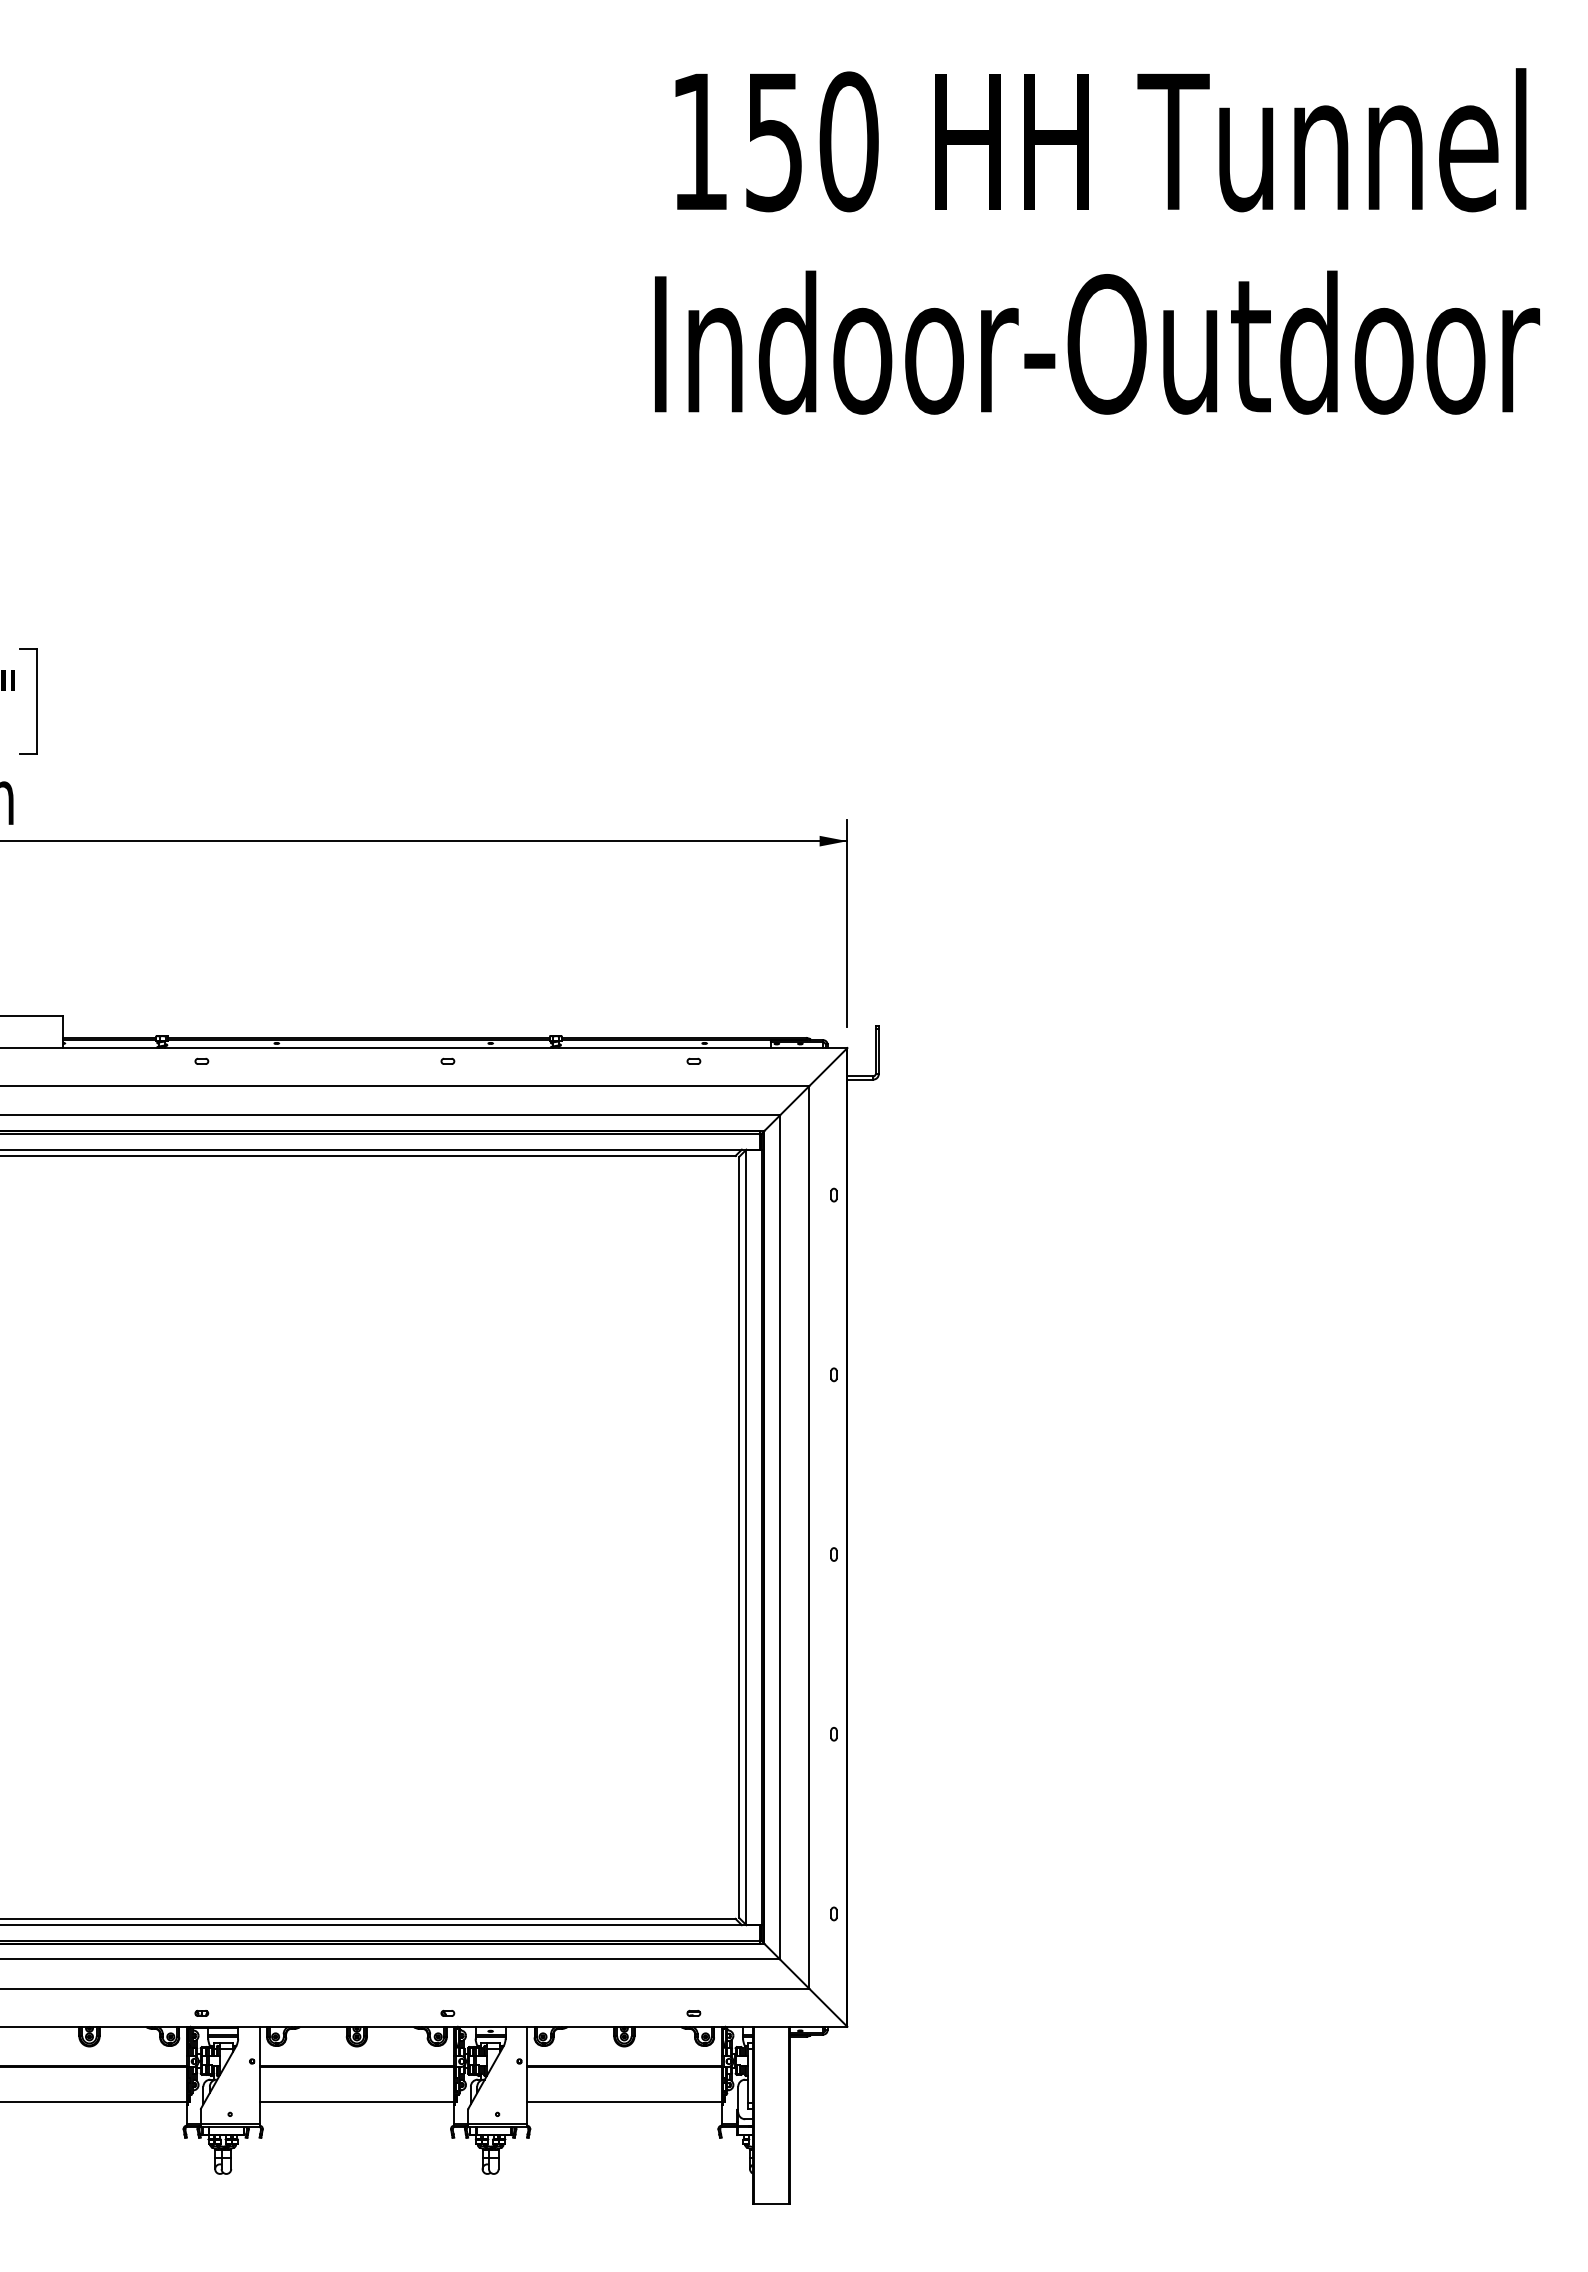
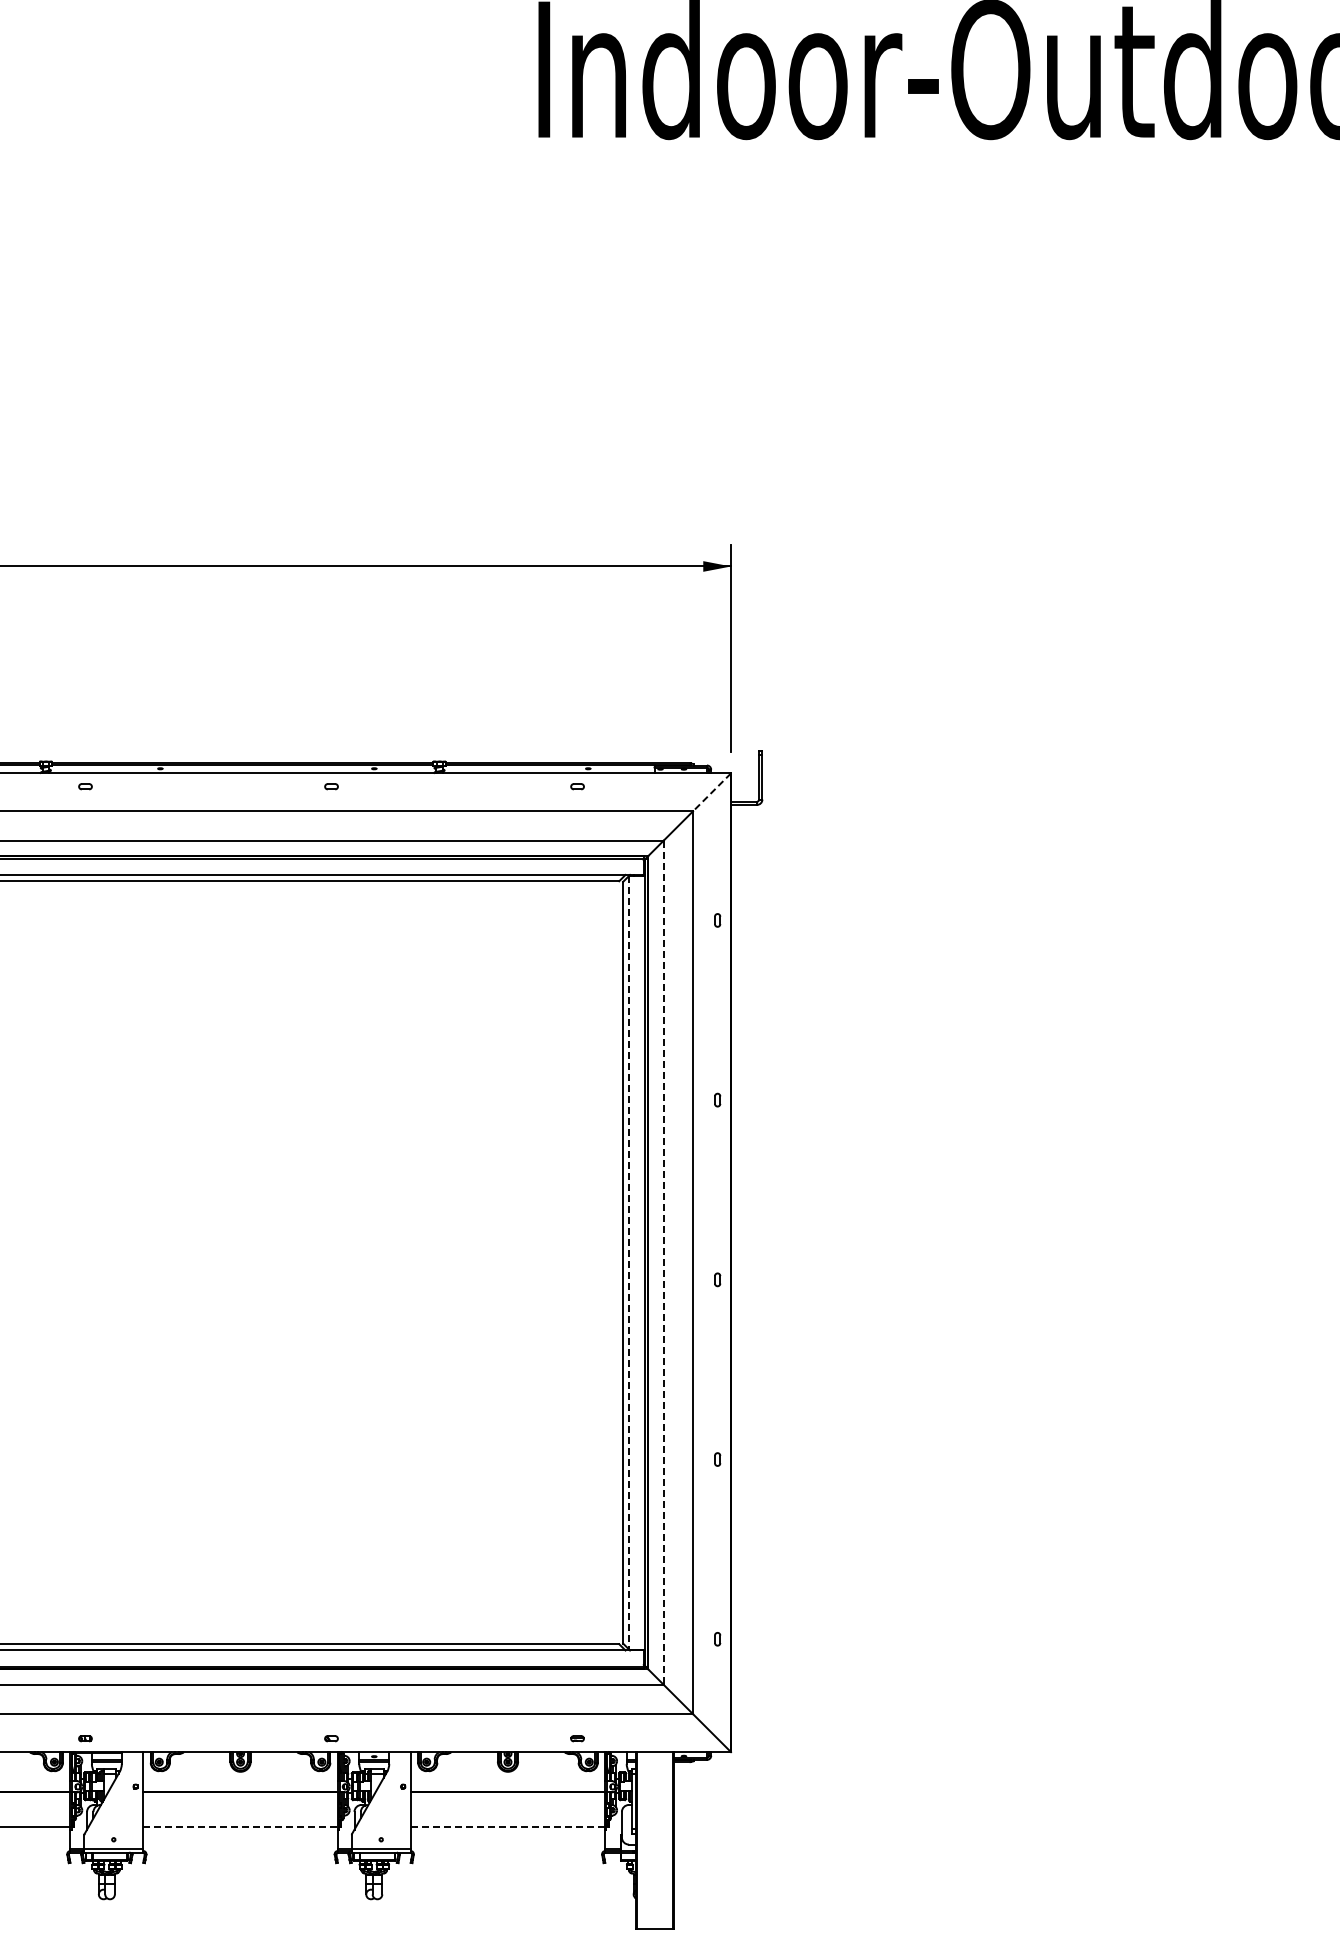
line: (828, 1067) -> (712, 792), solid -> dashed
line: (745, 1537) -> (629, 1262), solid -> dashed
line: (779, 1537) -> (663, 1262), solid -> dashed
line: (357, 2102) -> (241, 1827), solid -> dashed
line: (624, 2102) -> (508, 1827), solid -> dashed

